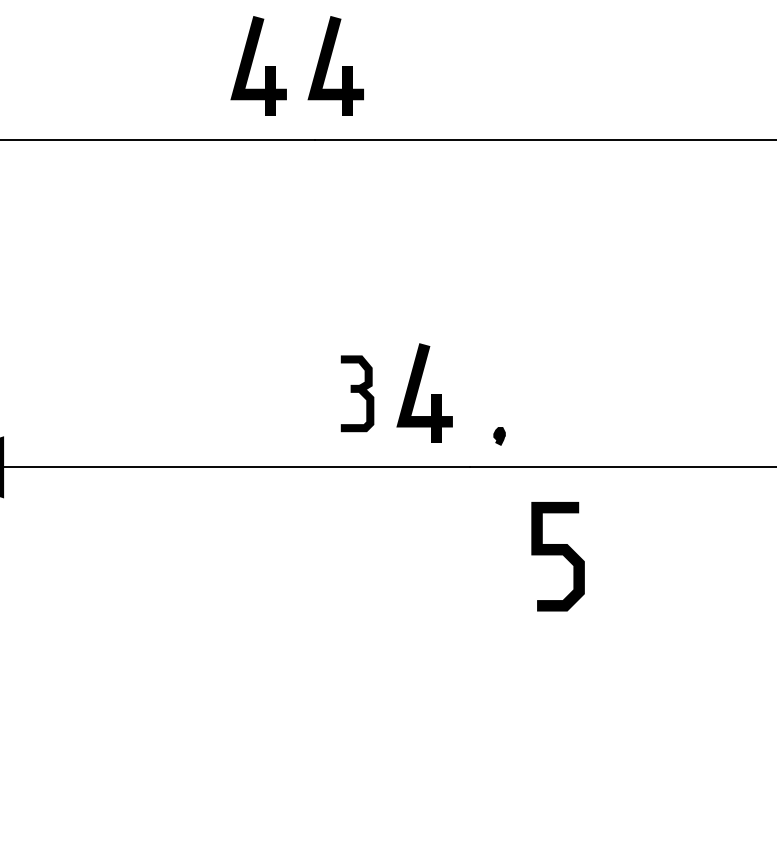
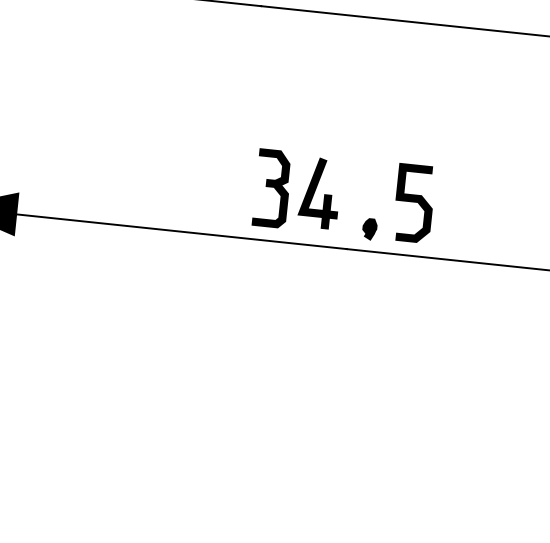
part: (357, 393) -> (272, 188), size x1.43
part: (499, 436) -> (369, 229), size x1.67
curve: (557, 555) -> (413, 202), moved

